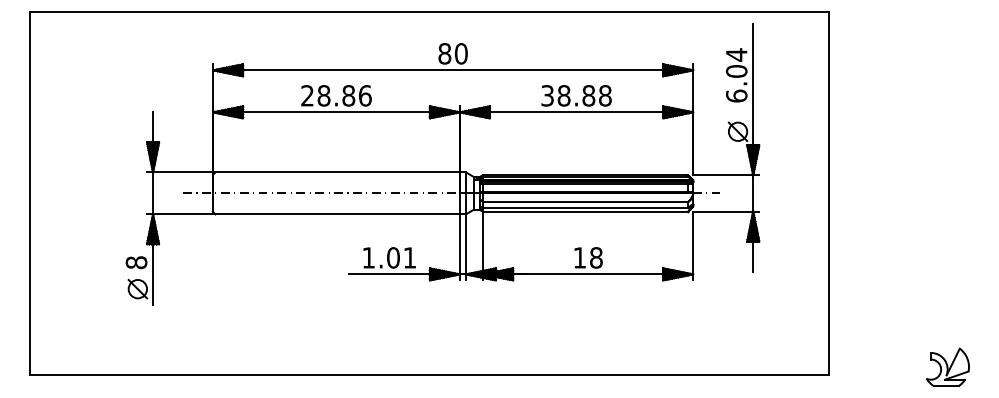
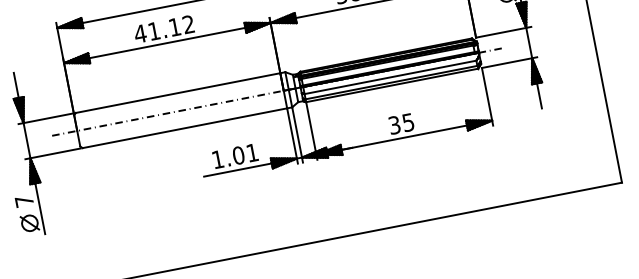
text: (335, 95) -> (163, 29), 28.86 -> 41.12
text: (587, 257) -> (400, 123), 18 -> 35
text: (136, 262) -> (24, 201), 8 -> 7

